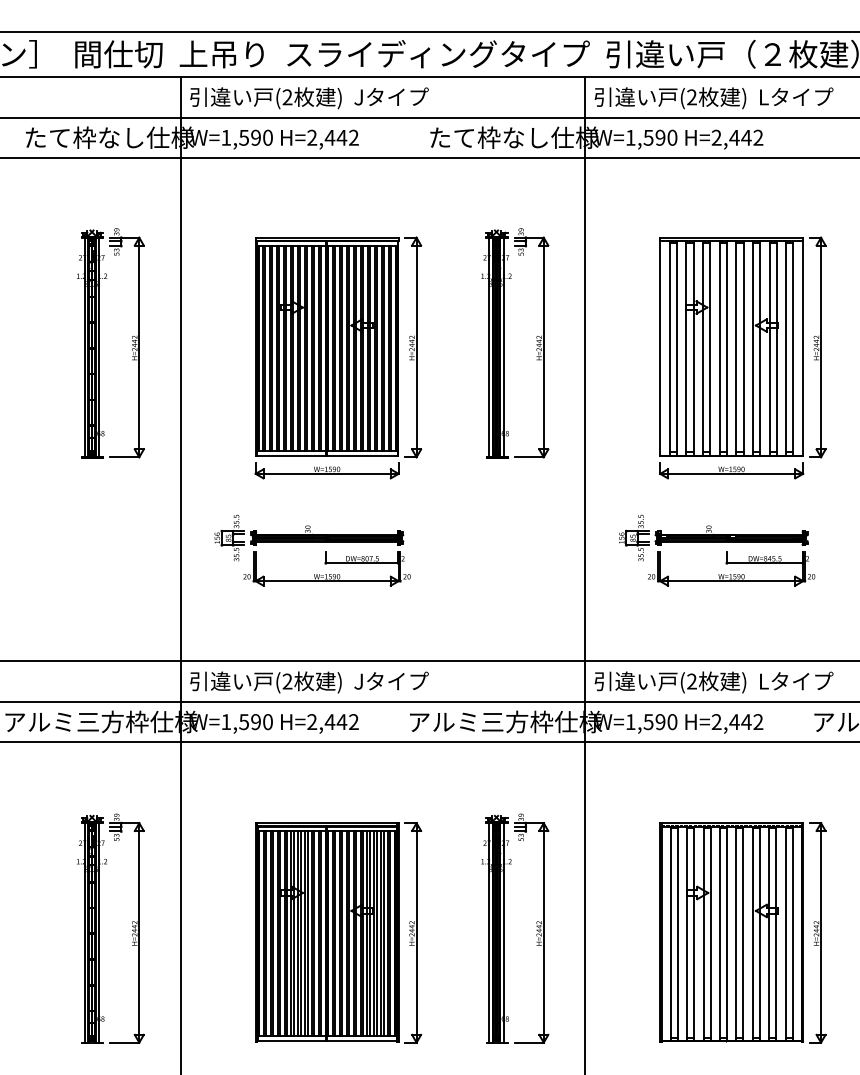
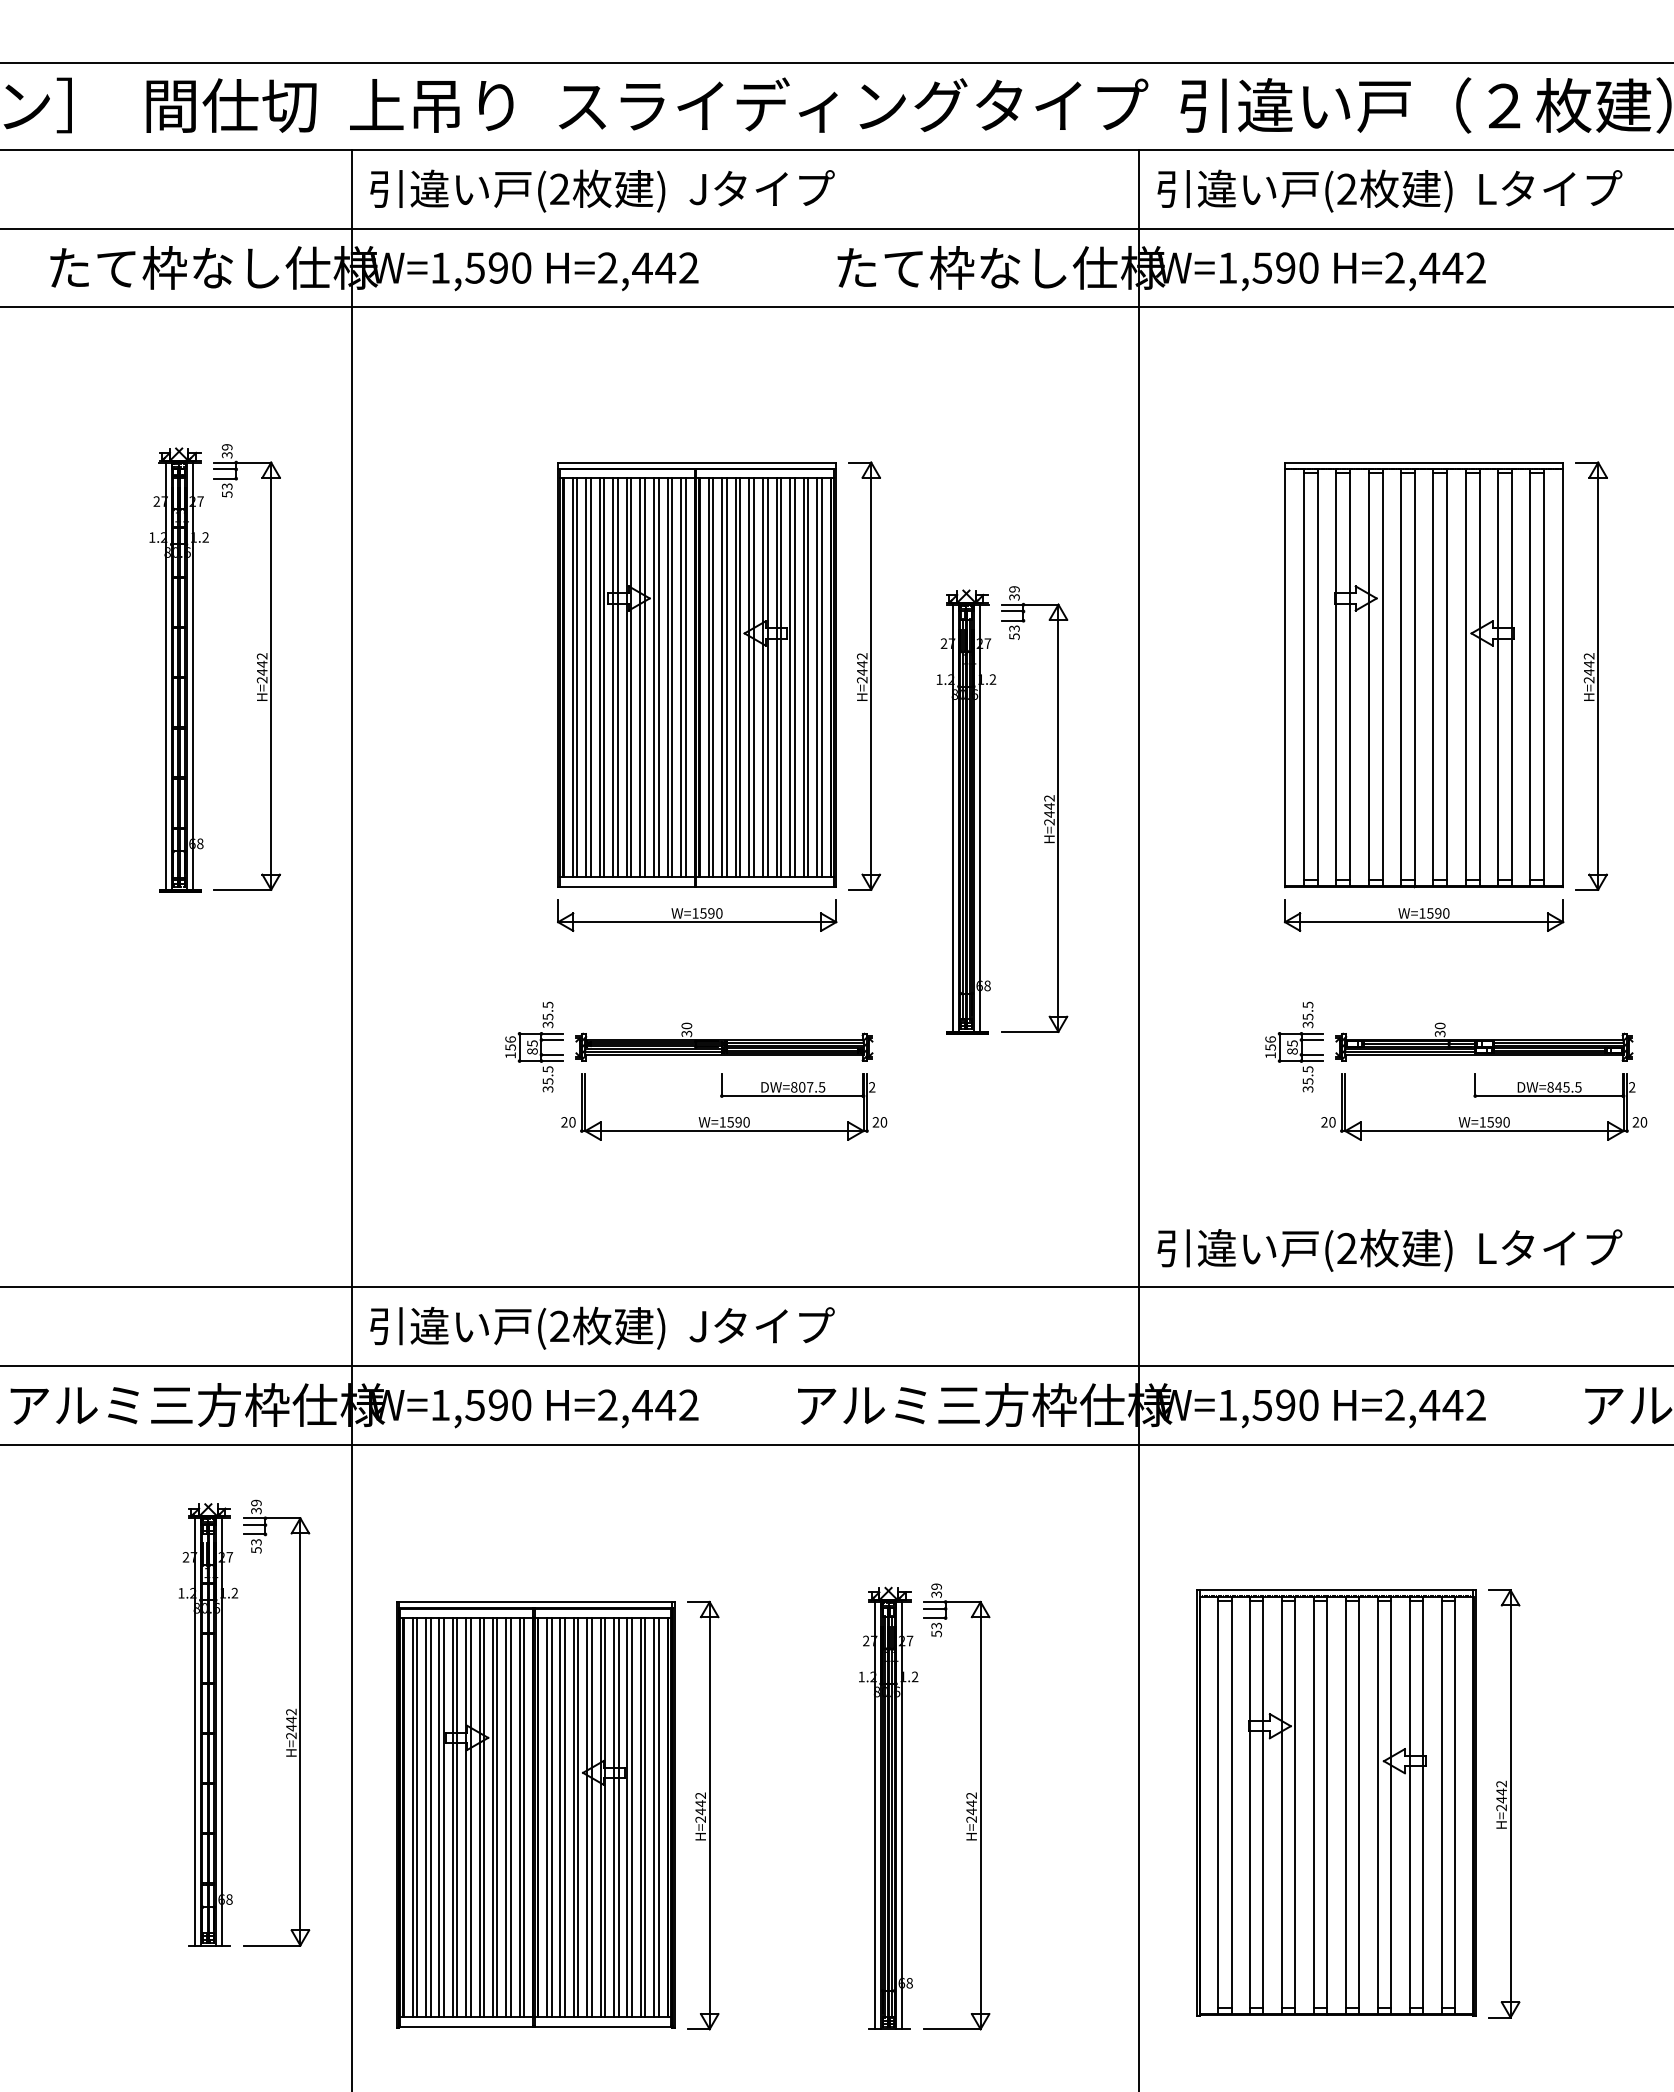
part: (504, 343) -> (982, 810), moved
part: (338, 357) -> (719, 695), moved
part: (312, 542) -> (695, 1055), moved
part: (717, 542) -> (1456, 1055), moved
text: (713, 682) -> (1388, 1250), moved
part: (99, 928) -> (222, 1723), moved
part: (504, 928) -> (904, 1807), moved
part: (338, 932) -> (557, 1814), moved
part: (742, 932) -> (1357, 1803), moved

